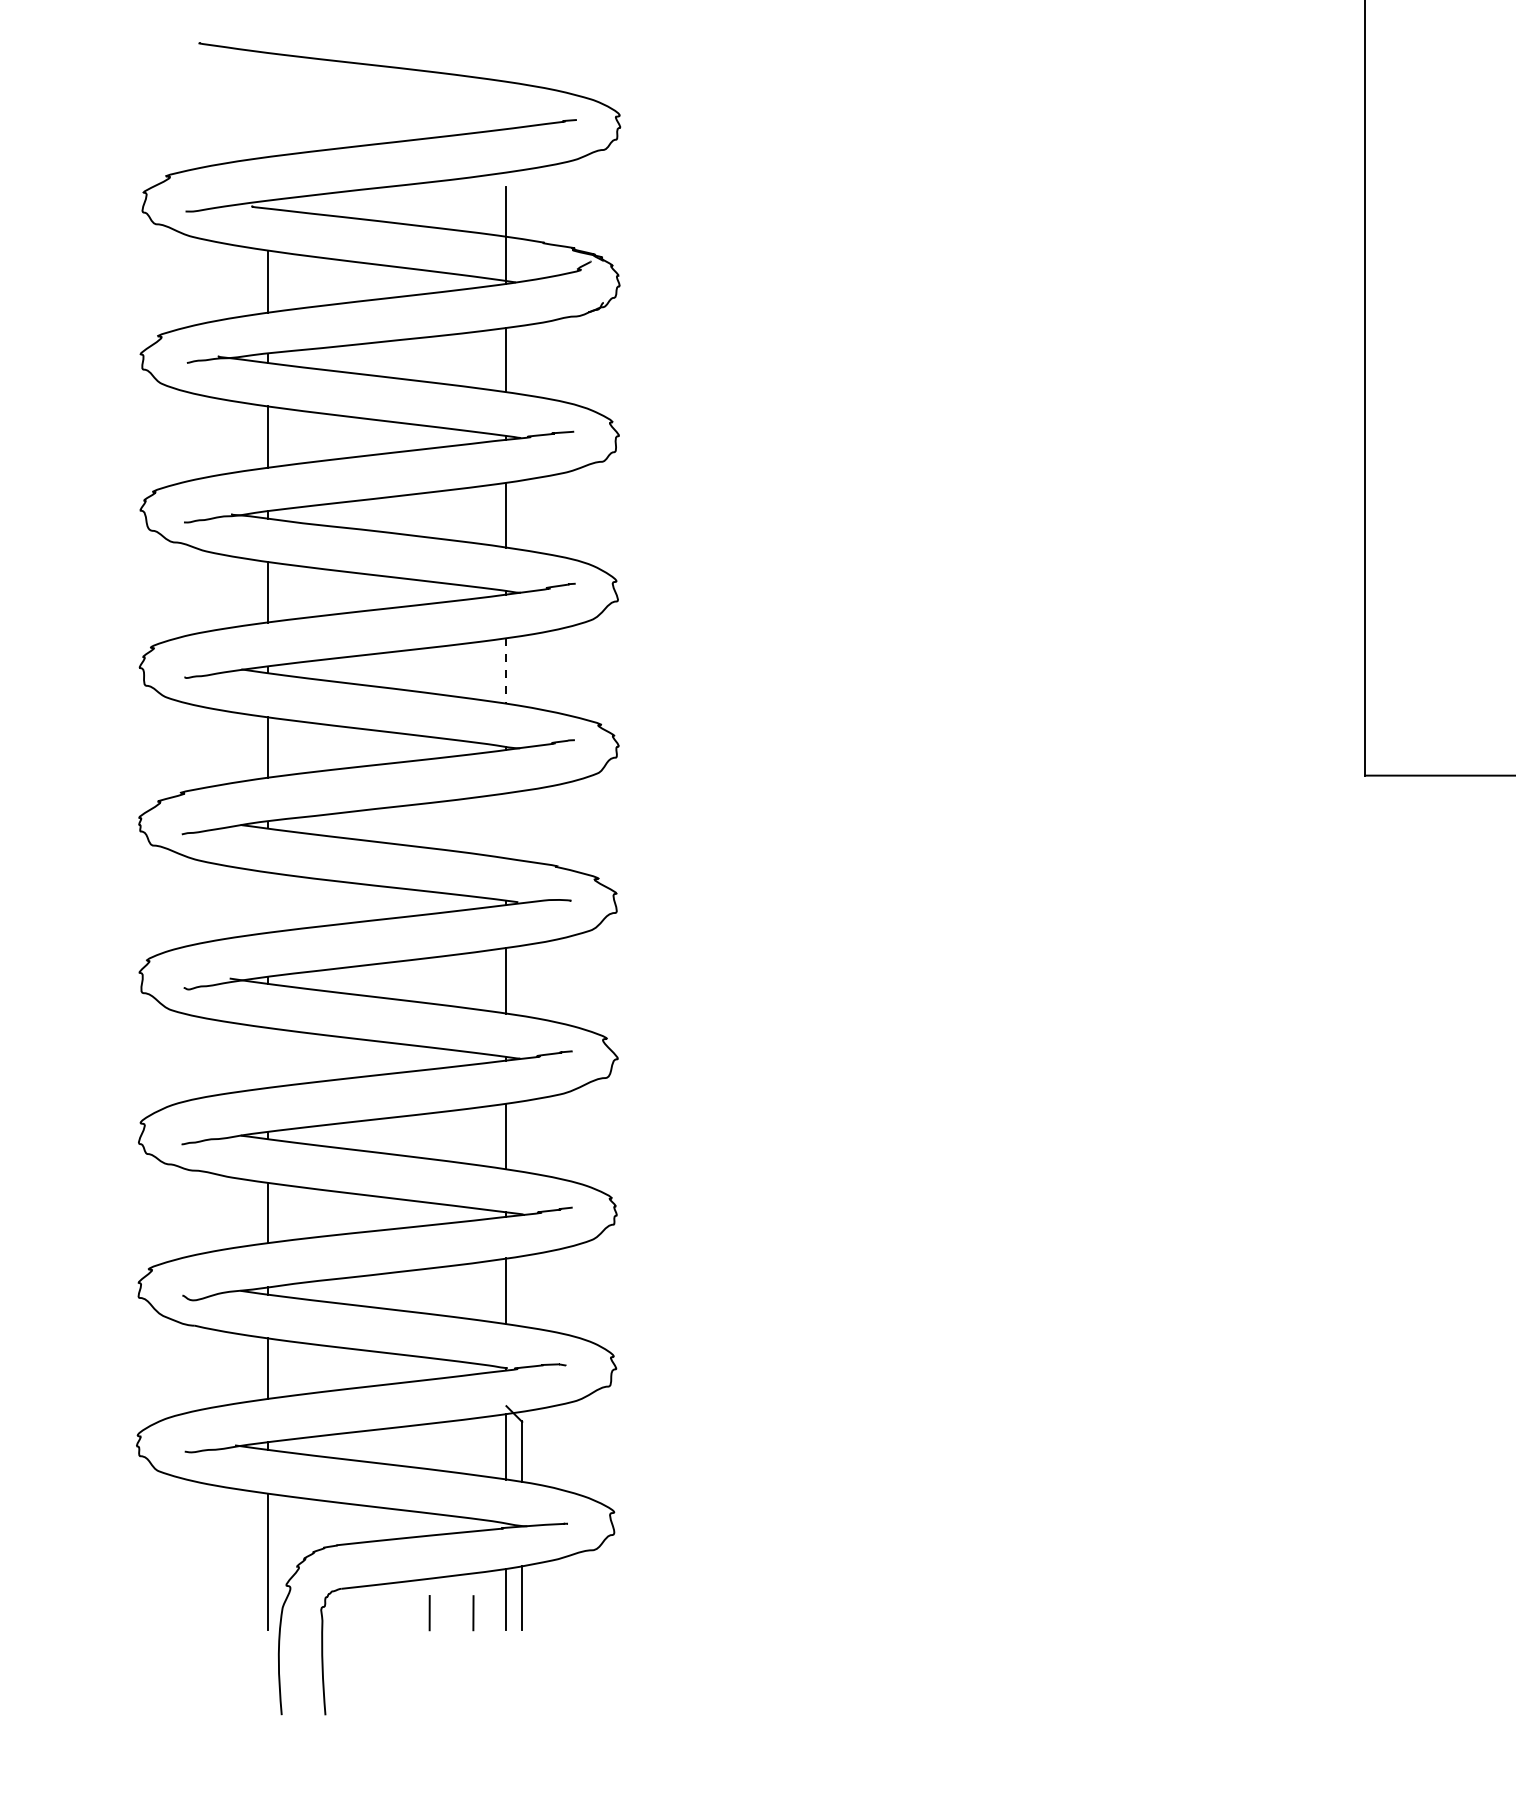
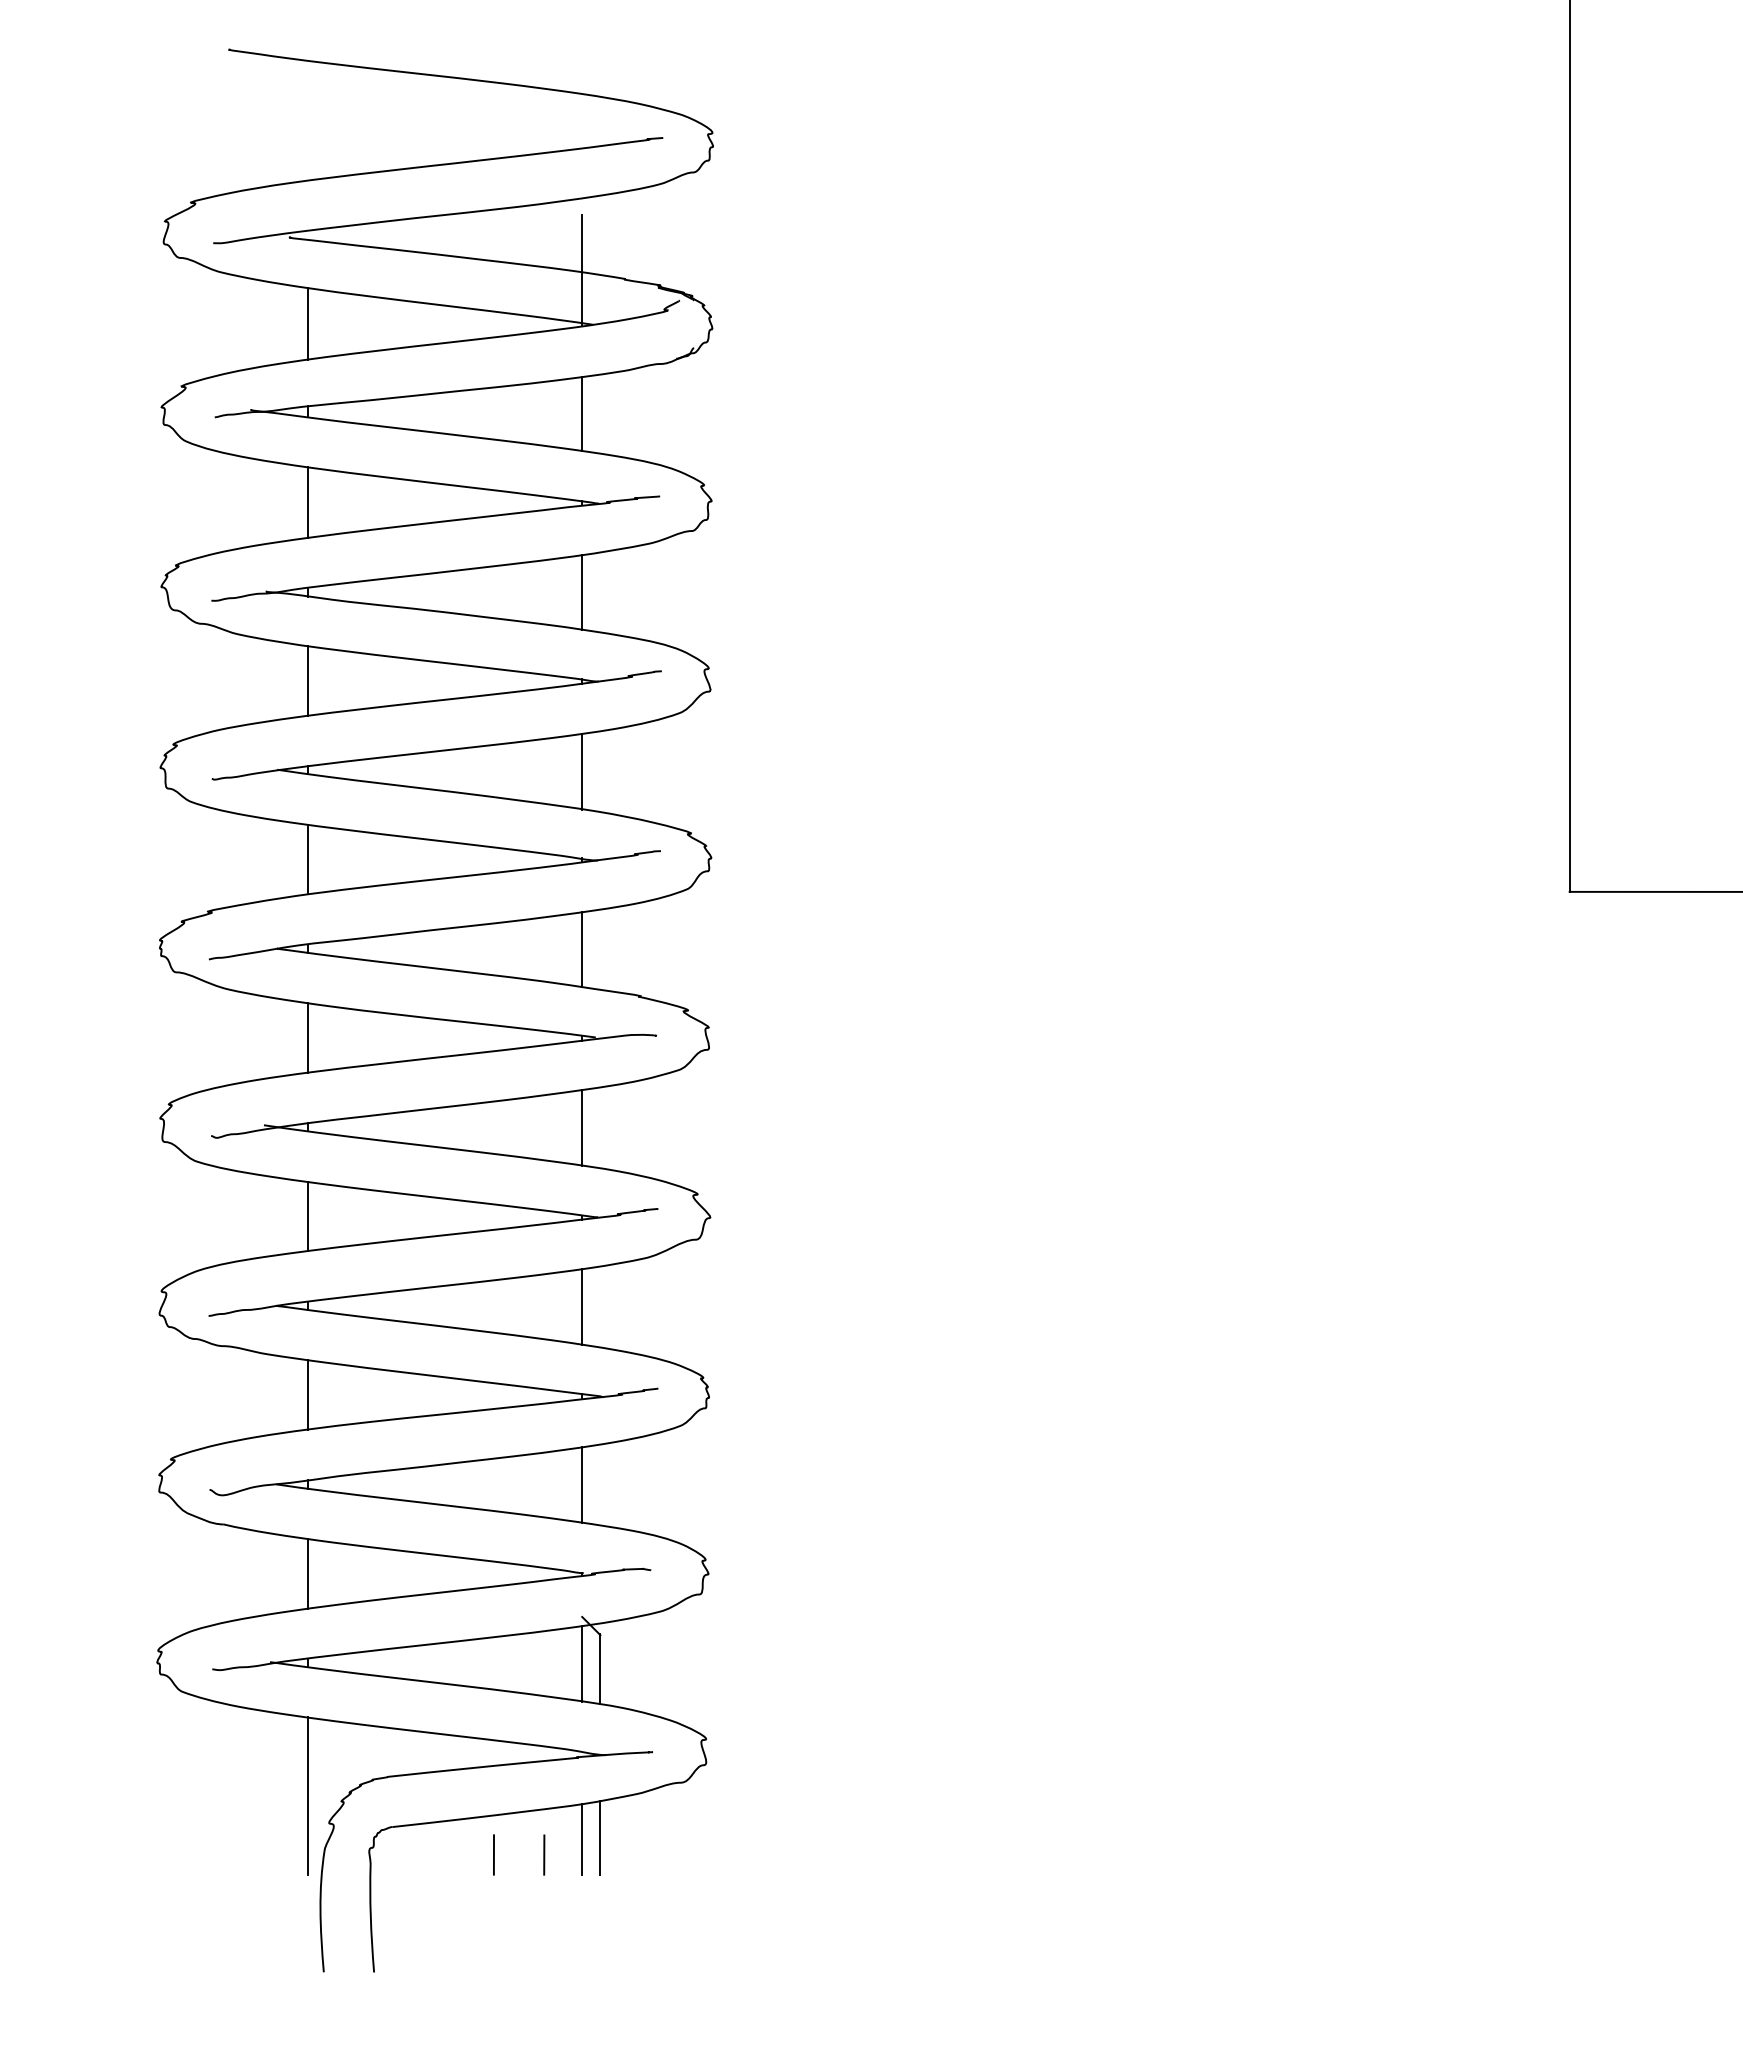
line: (506, 670) -> (582, 771), dashed -> solid
line: (506, 825) -> (582, 949), added
line: (267, 902) -> (307, 1037), added
line: (267, 1057) -> (307, 1216), added

